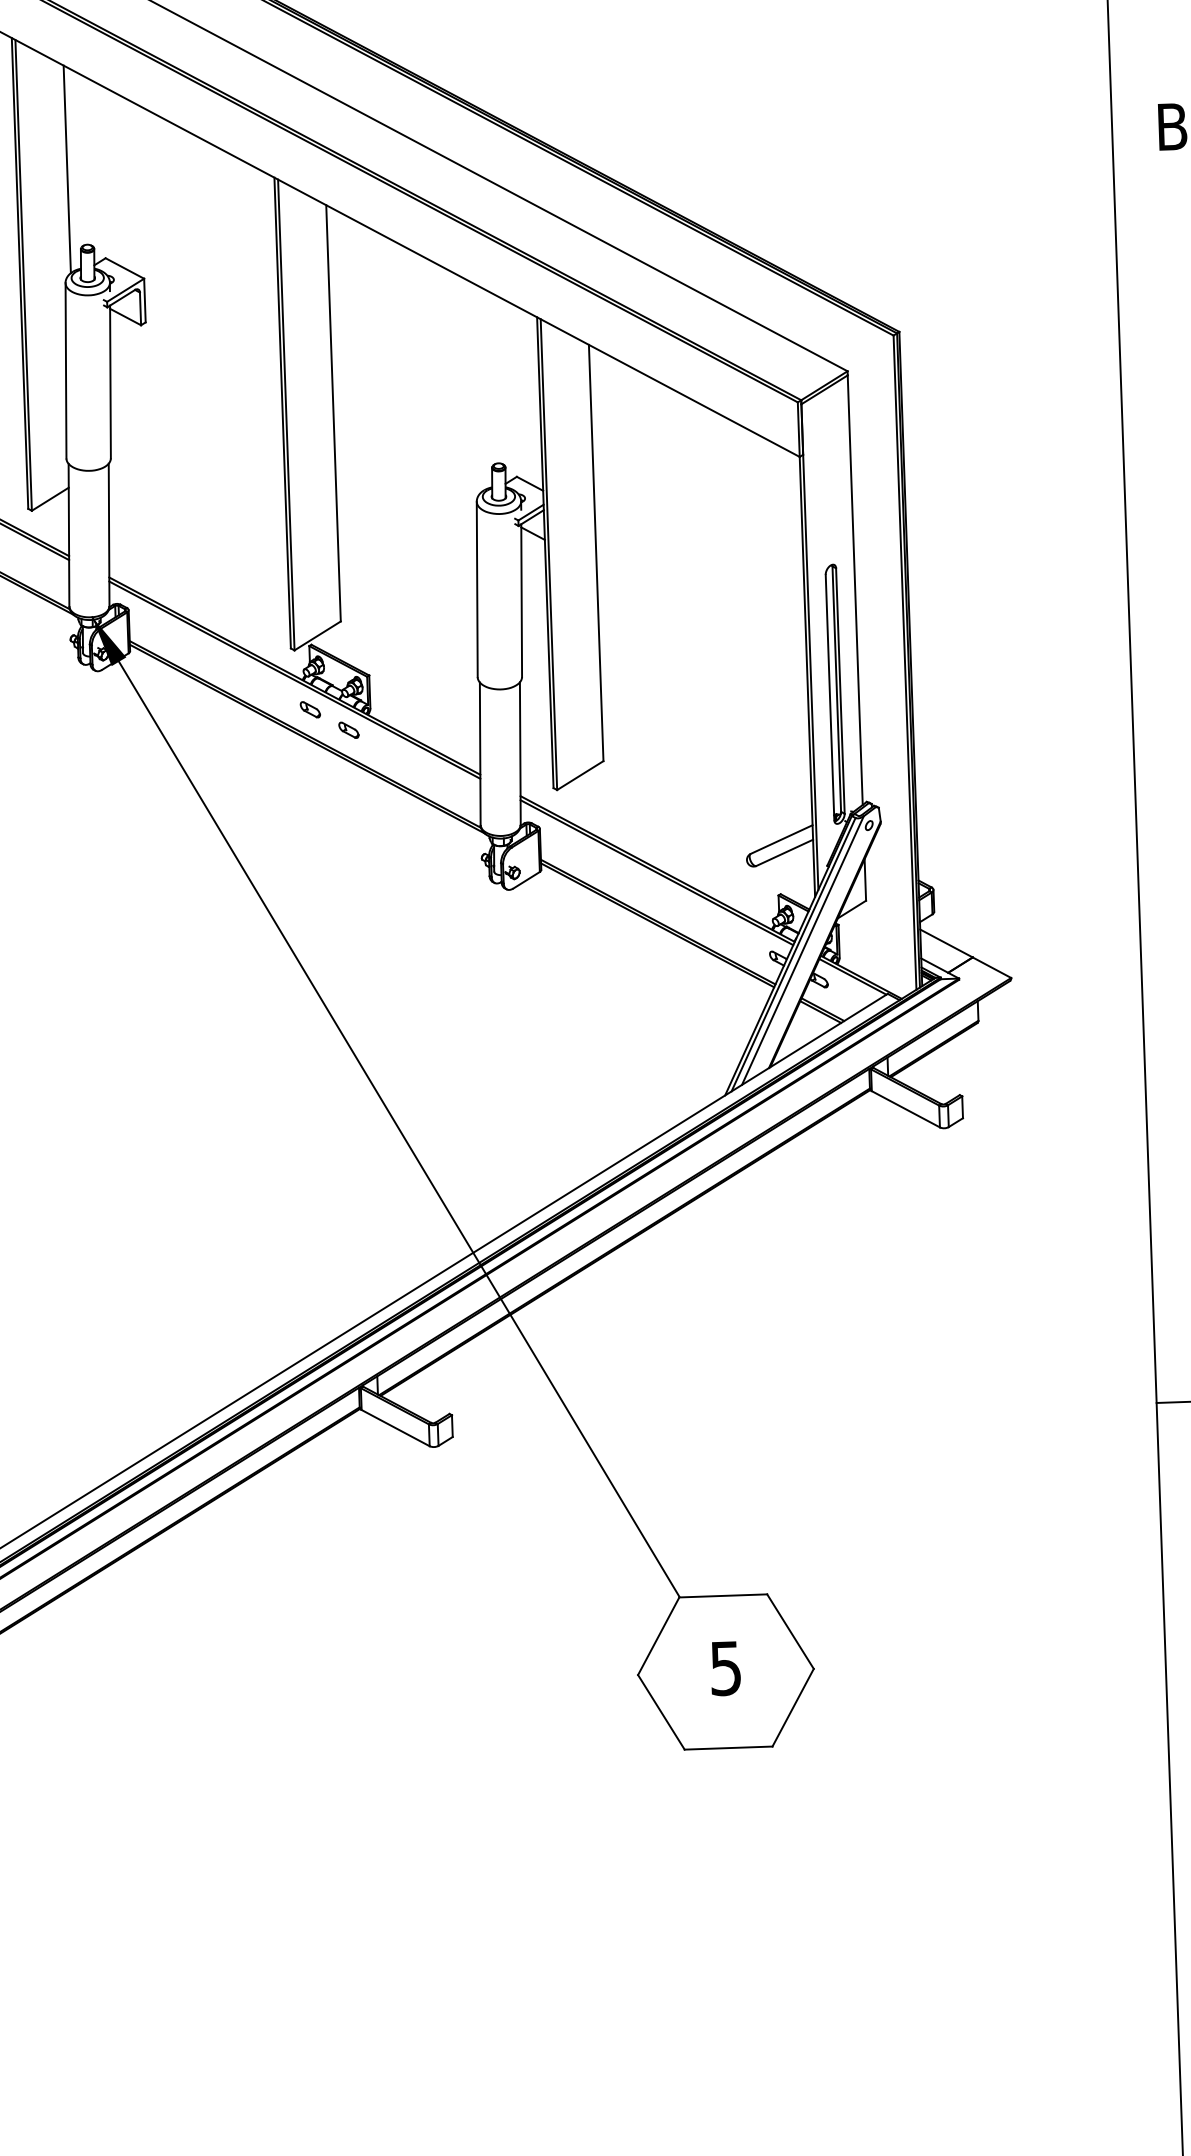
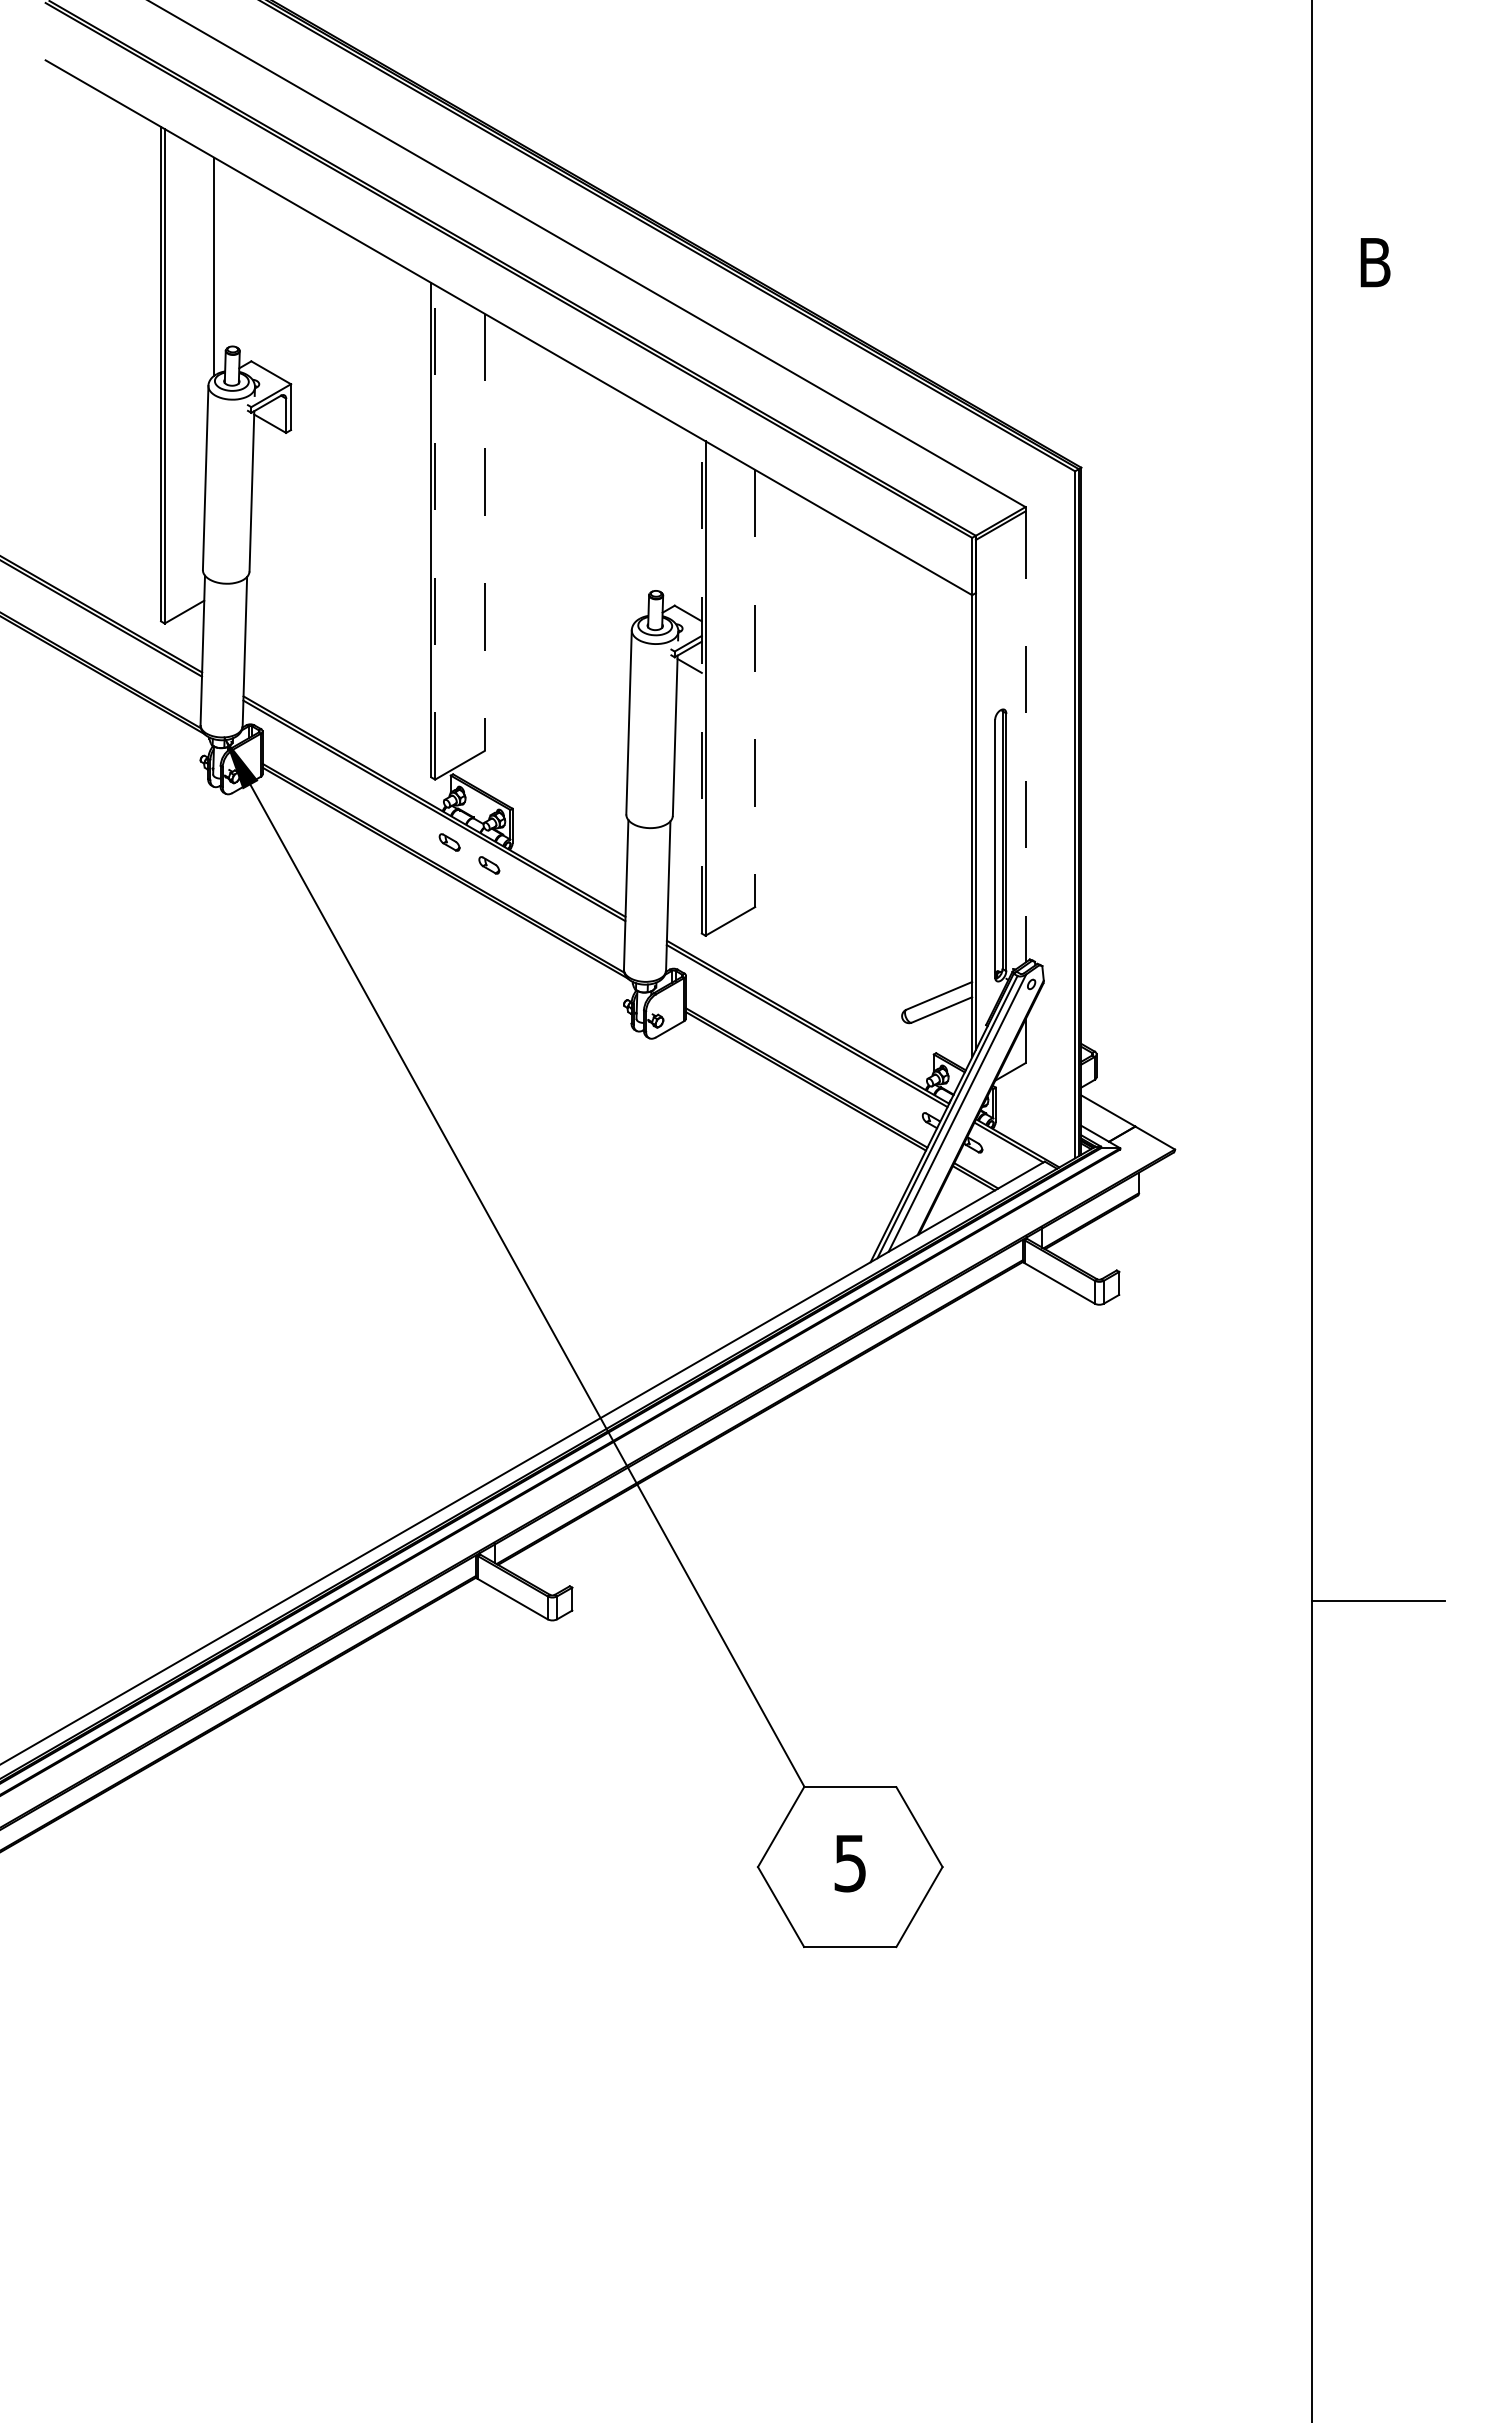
line: (333, 413) -> (484, 532), solid -> dashed
line: (286, 414) -> (435, 531), solid -> dashed
line: (544, 551) -> (701, 685), solid -> dashed
line: (596, 552) -> (755, 688), solid -> dashed
line: (855, 590) -> (1025, 737), solid -> dashed

